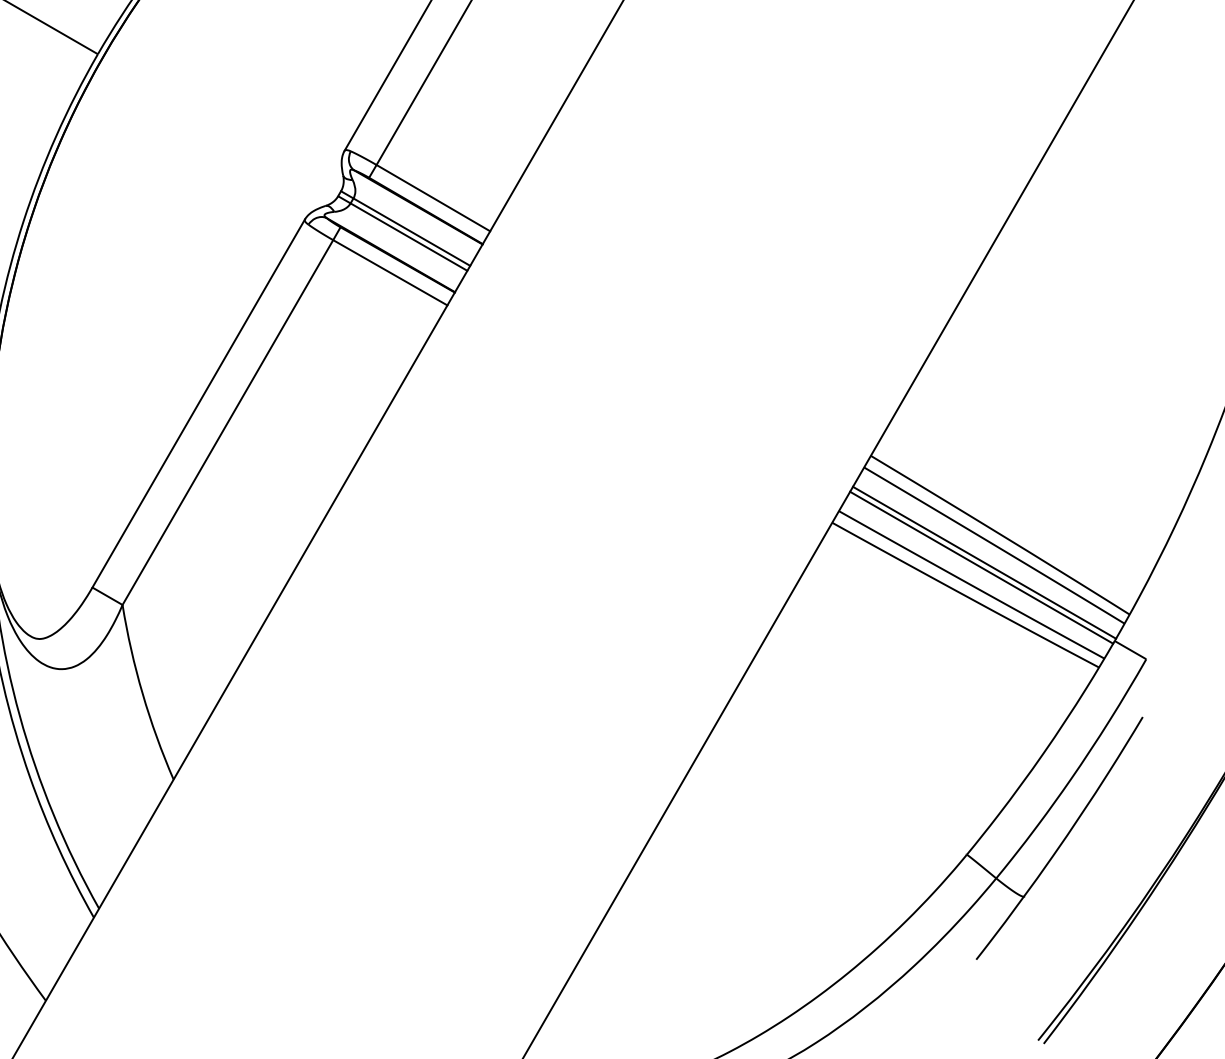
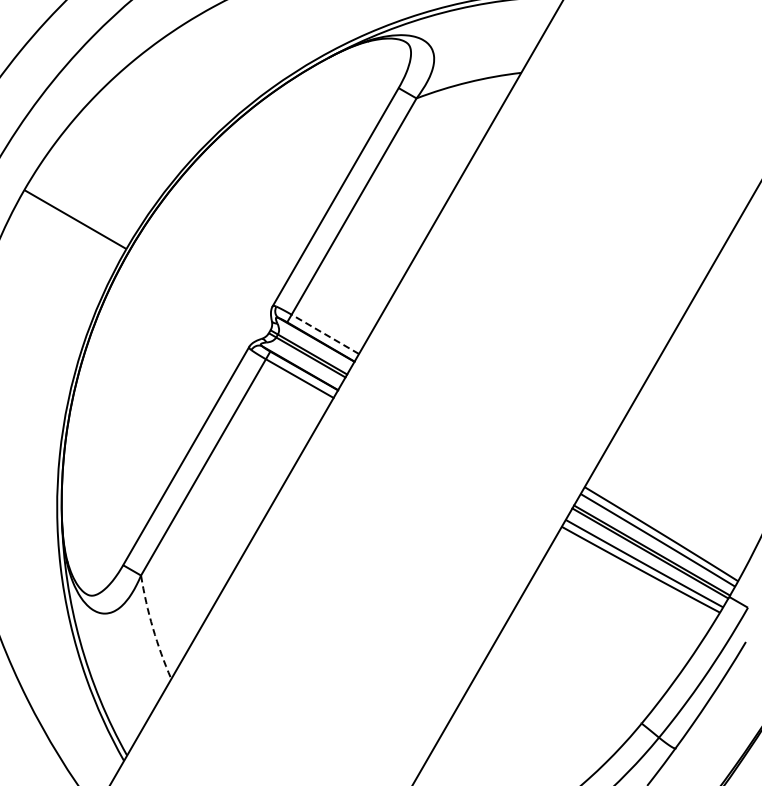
line: (433, 198) -> (325, 334), solid -> dashed
arc: (141, 694) -> (152, 628), solid -> dashed

